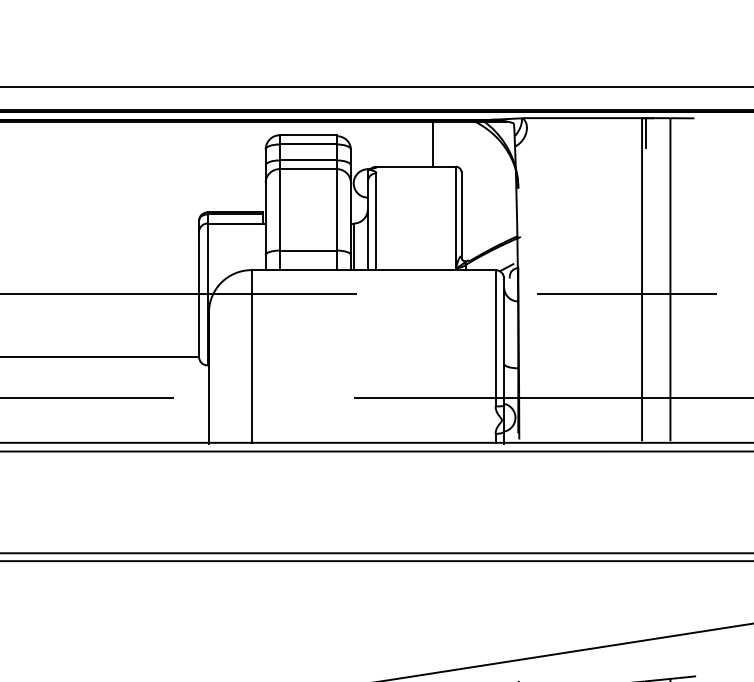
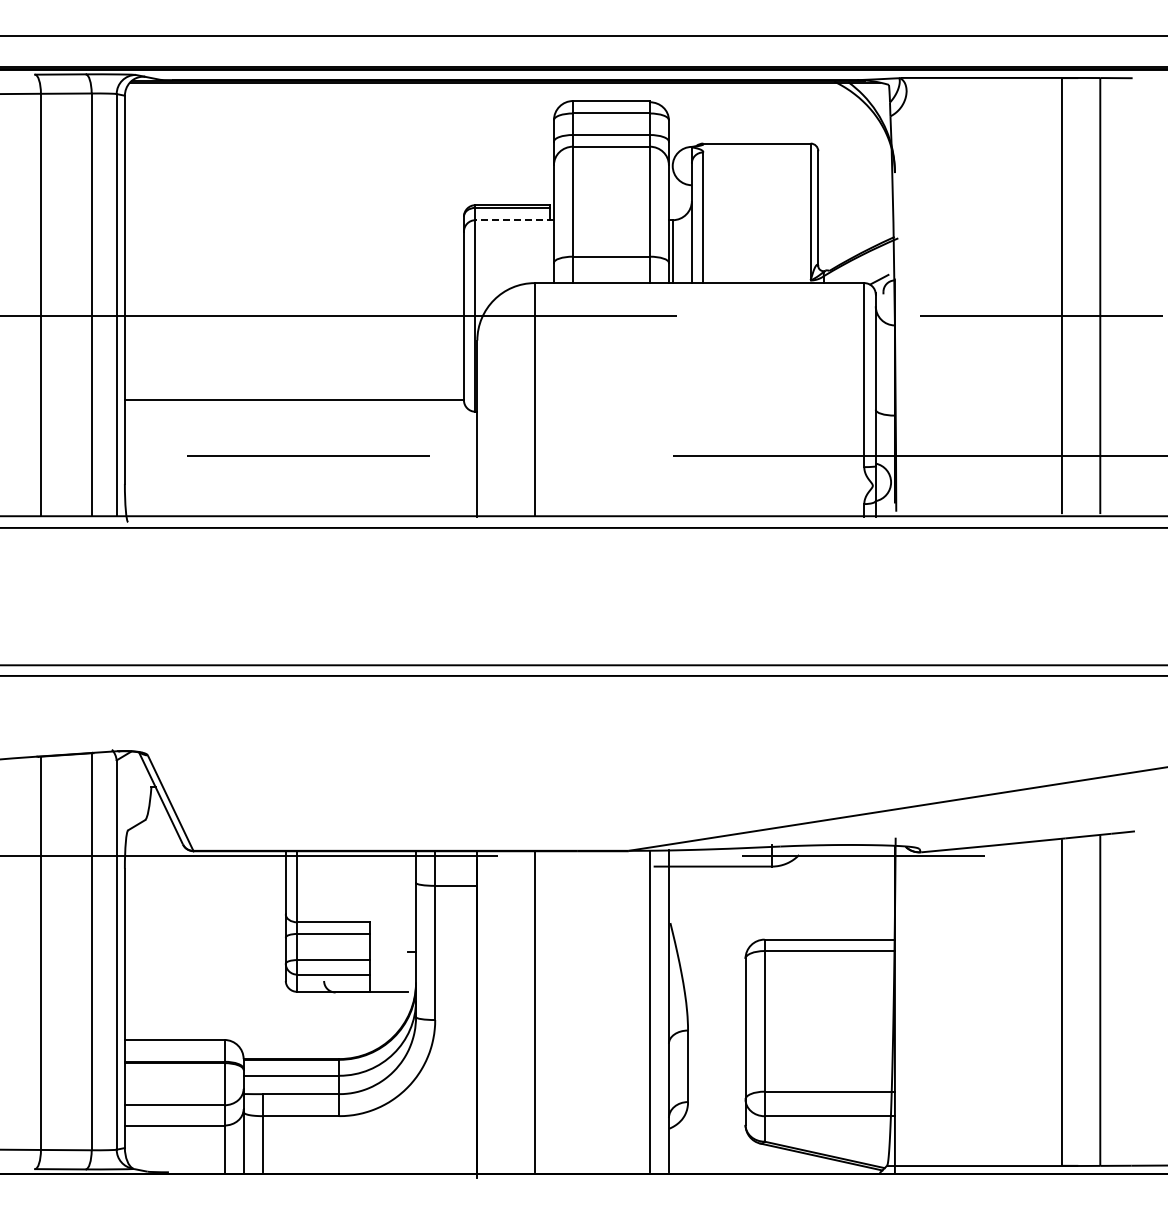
line: (646, 133) -> (1067, 98), removed
line: (433, 143) -> (780, 112), removed
line: (236, 223) -> (514, 220), solid -> dashed

